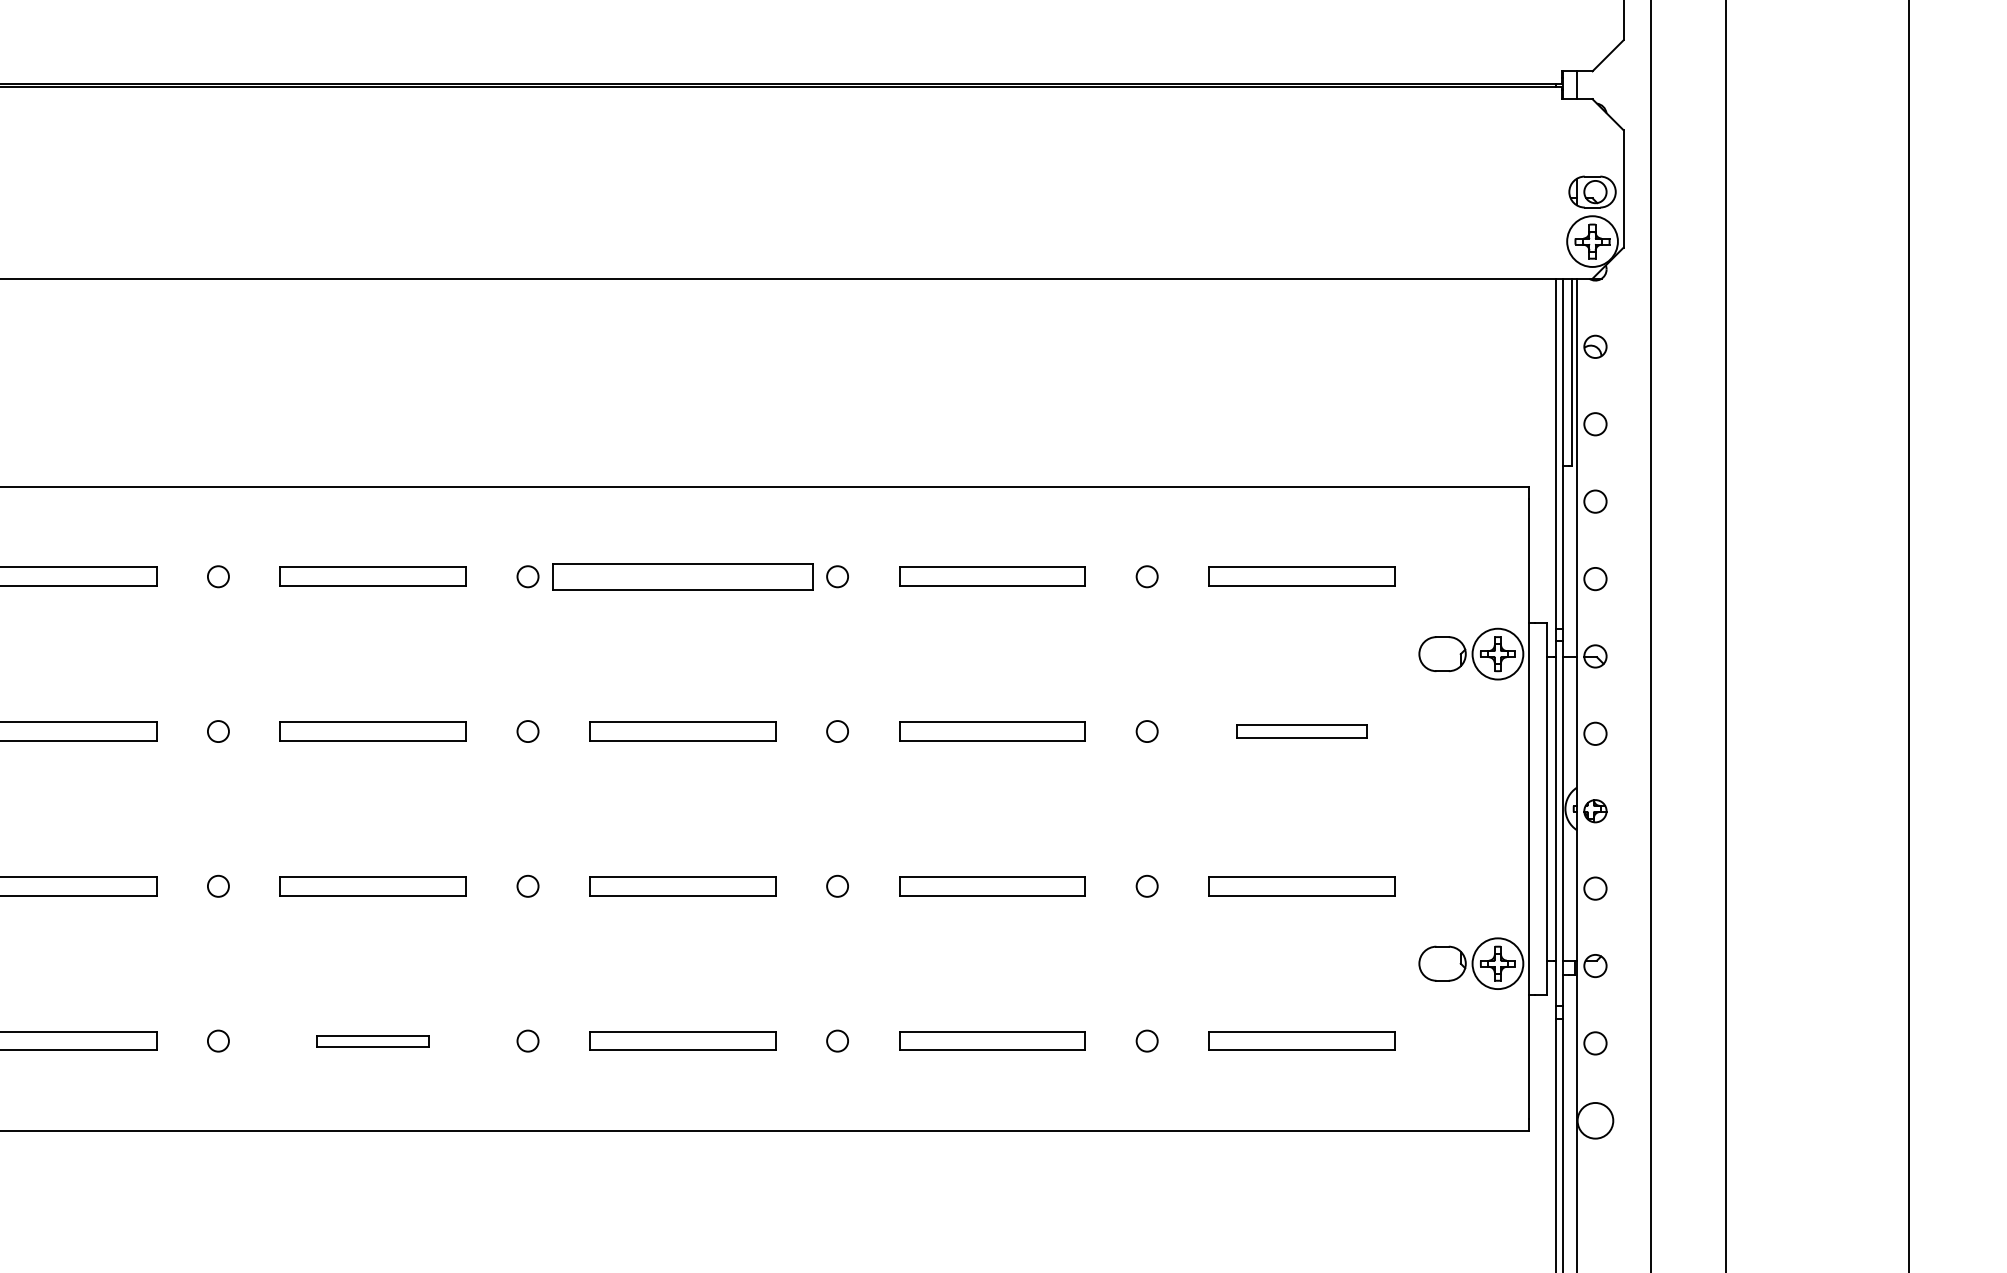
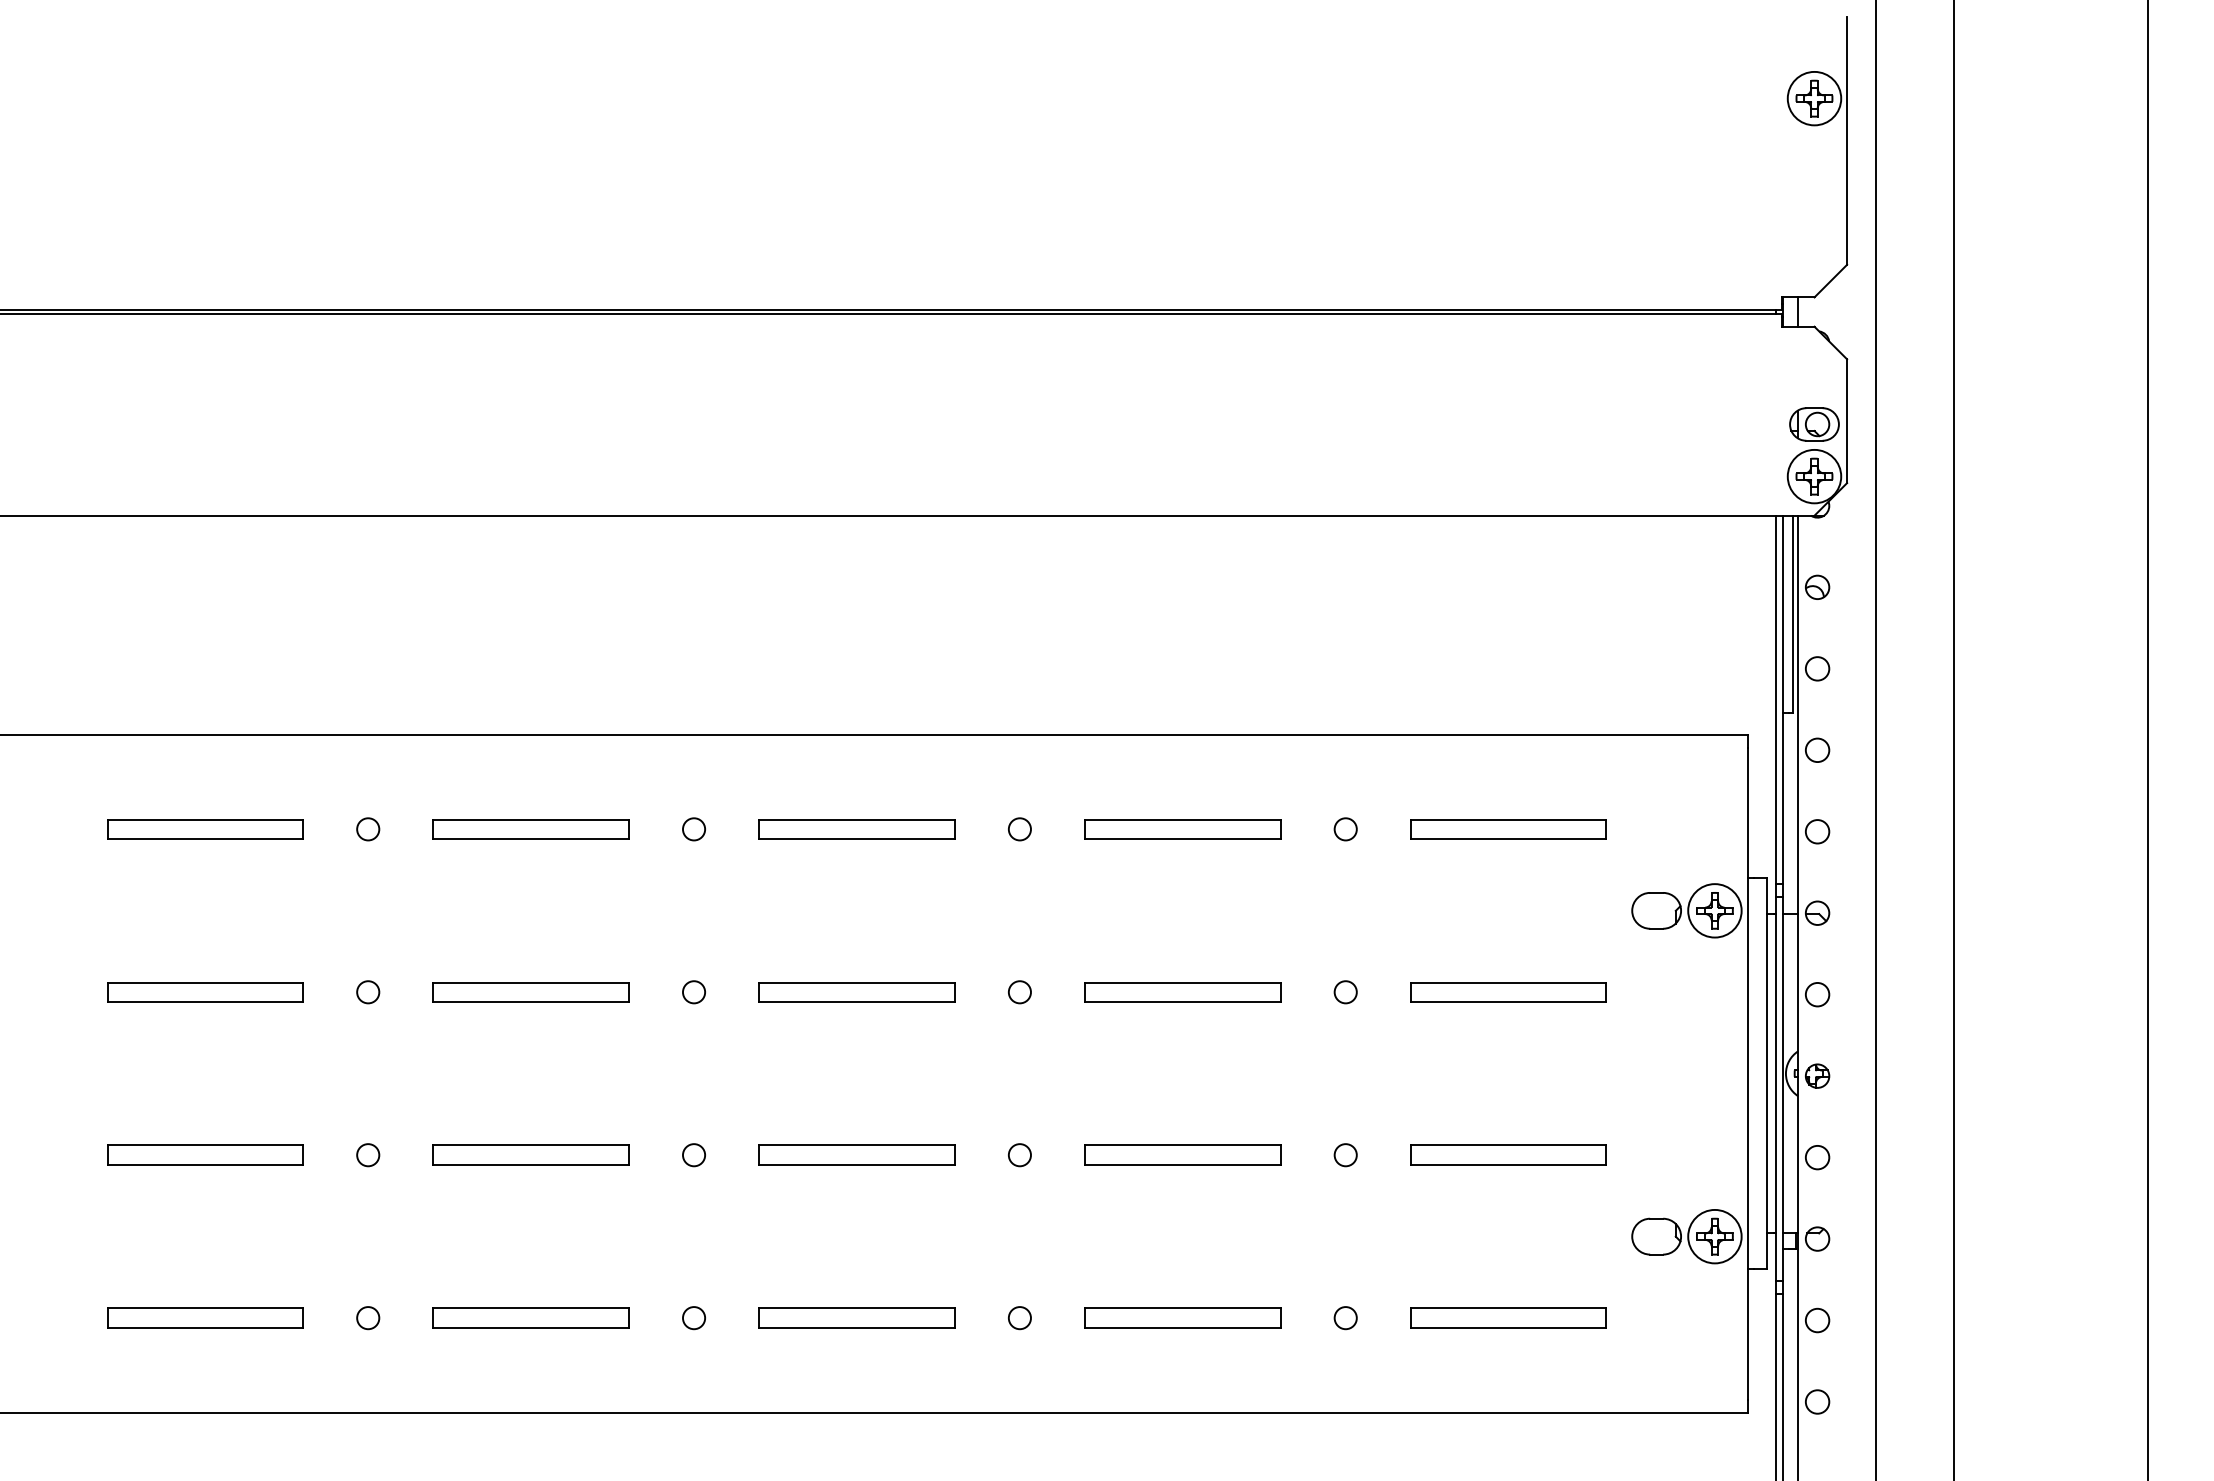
part: (682, 576) -> (856, 829), size x0.71
part: (1301, 731) -> (1508, 992), size x1.43
part: (372, 1040) -> (530, 1317), size x1.67
circle: (1595, 1120) -> (1817, 1401), size x0.62

